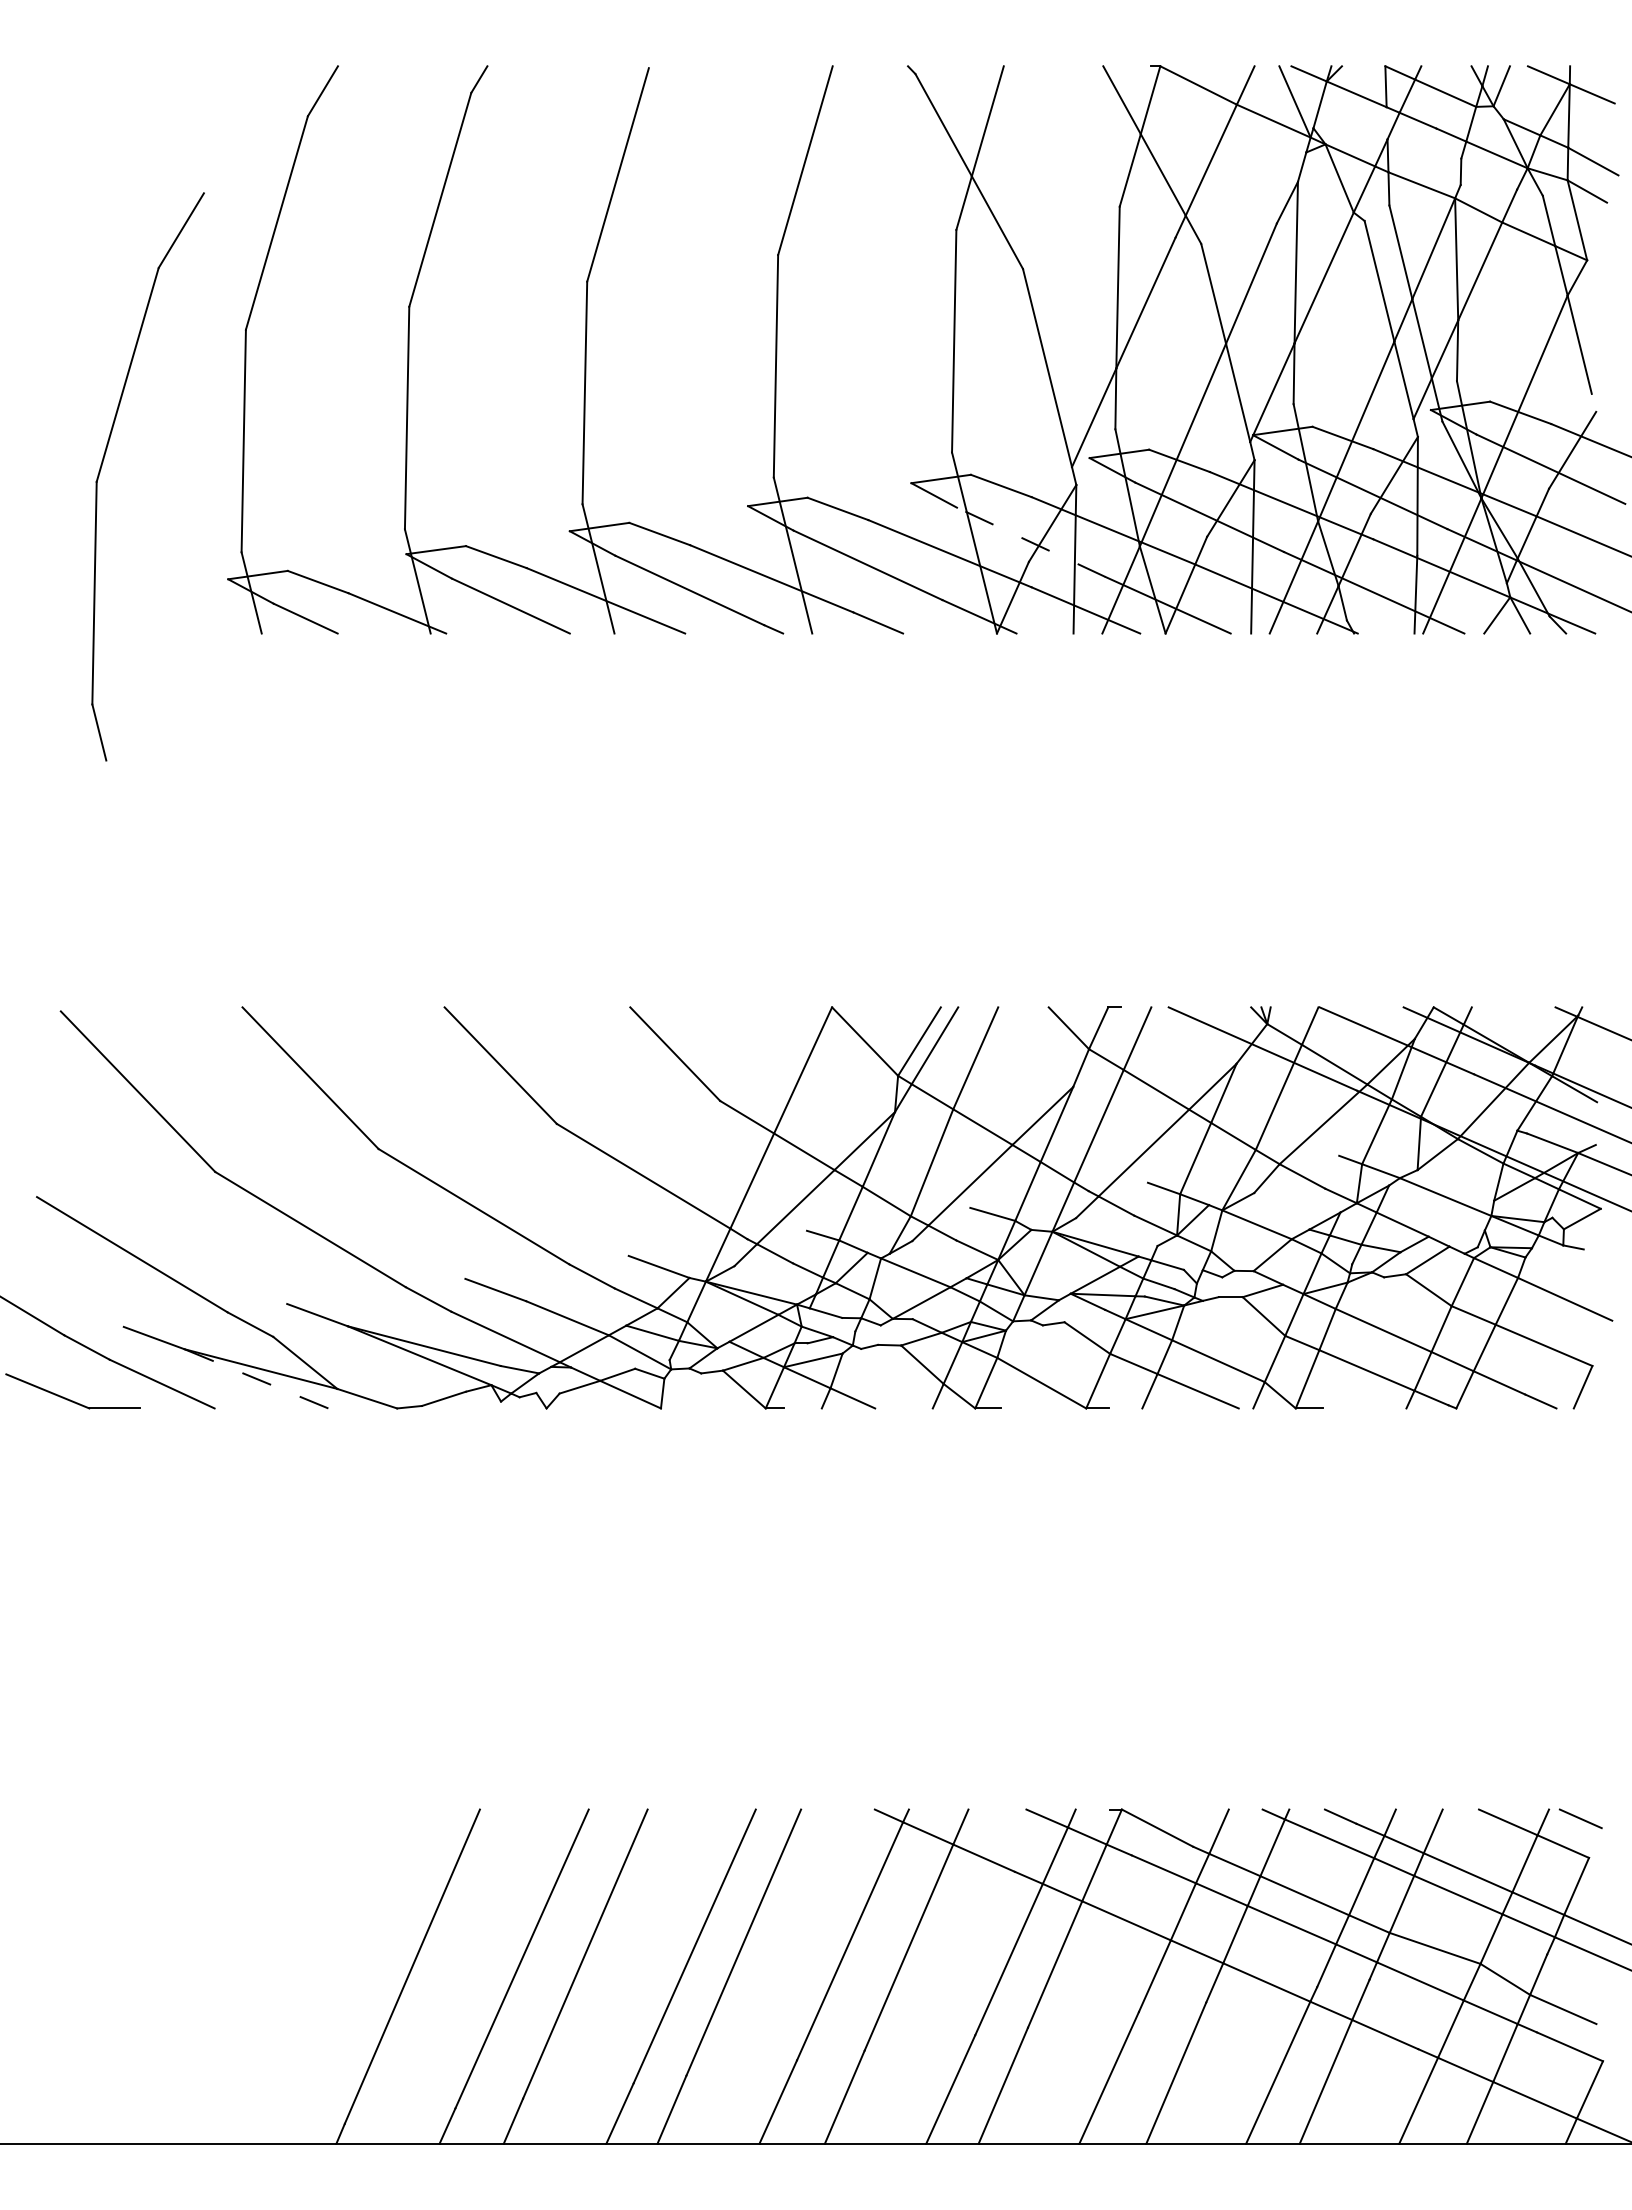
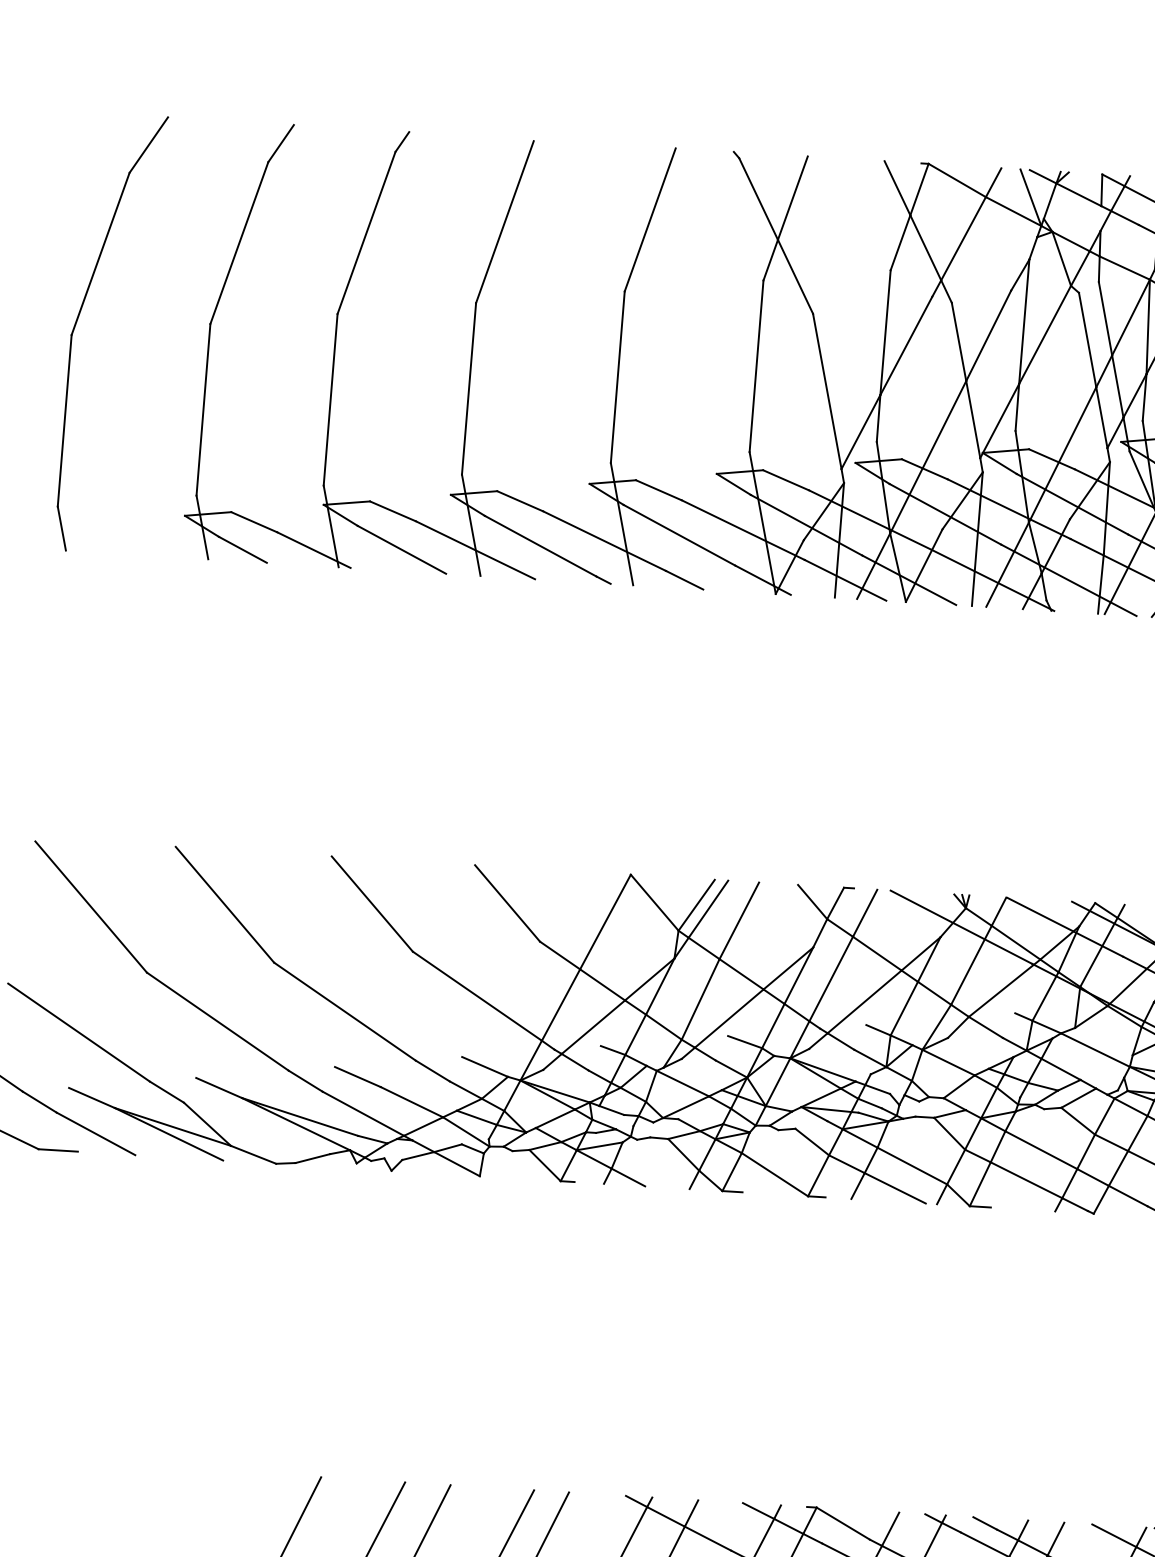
part: (102, 466) -> (76, 323), moved
line: (1030, 542) -> (805, 525), dashed -> solid
line: (256, 1378) -> (169, 1134), dashed -> solid

